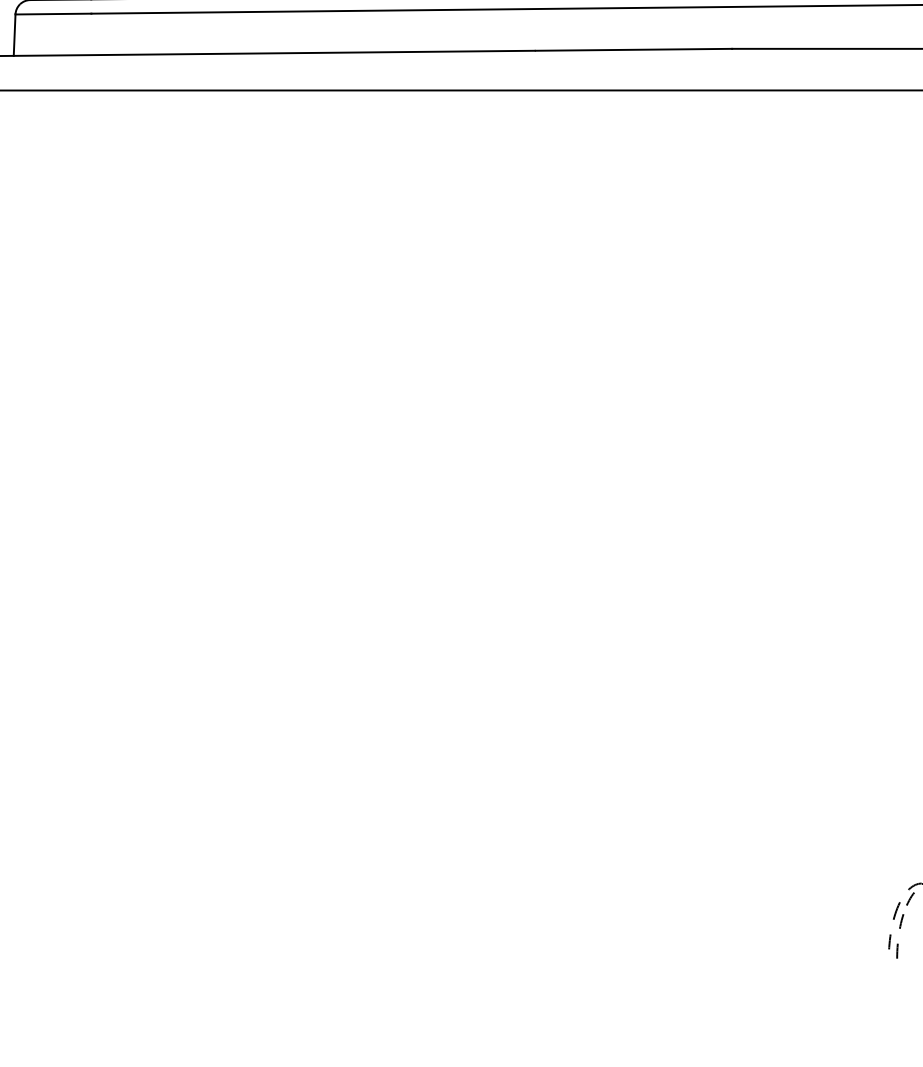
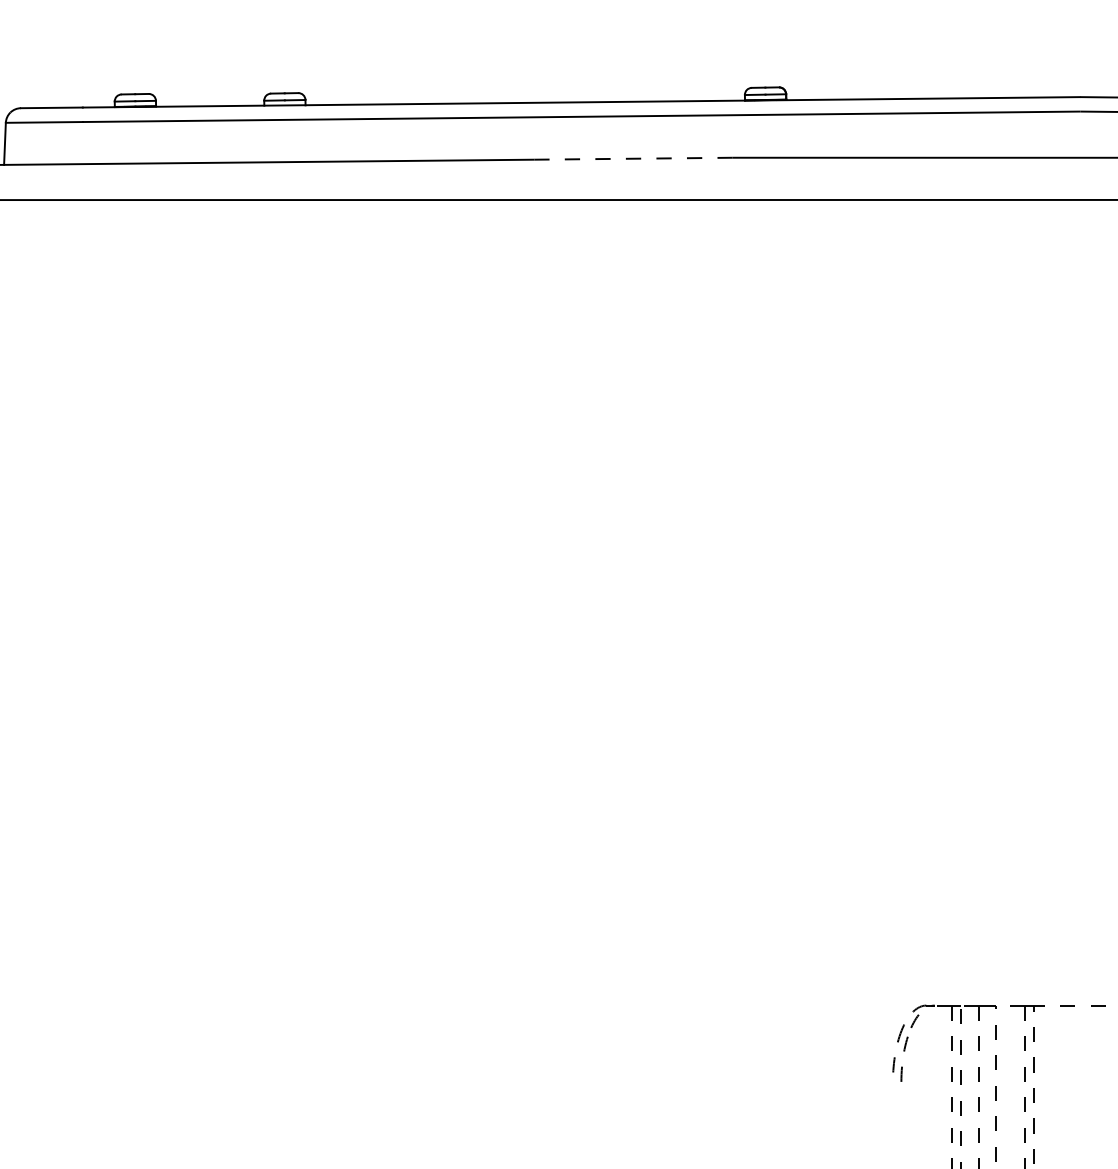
line: (634, 49) -> (634, 158), solid -> dashed

